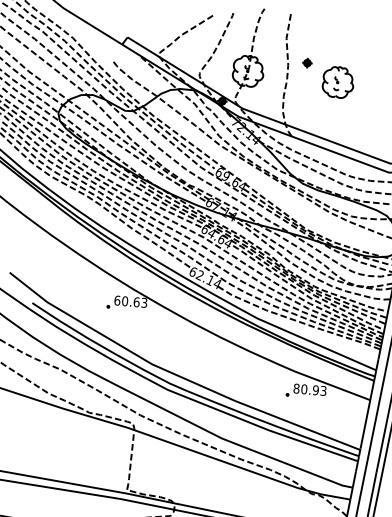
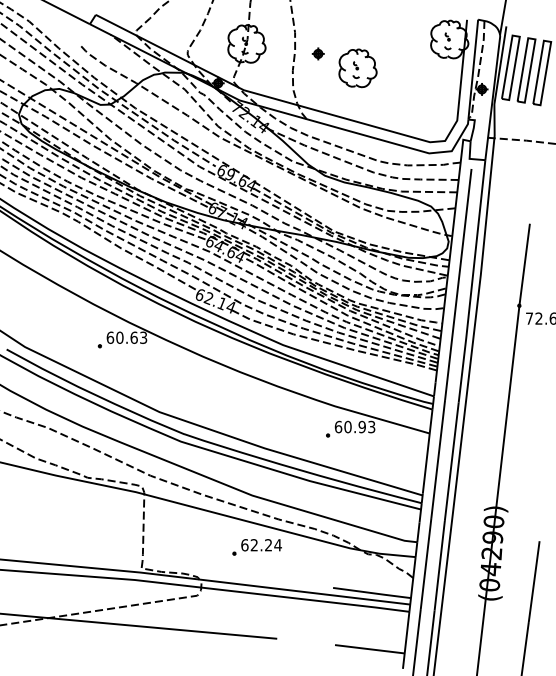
part: (306, 62) -> (317, 53), moved
part: (337, 82) -> (357, 68), moved
text: (296, 388) -> (338, 426), 80.93 -> 60.93
part: (221, 480) -> (256, 547), added

